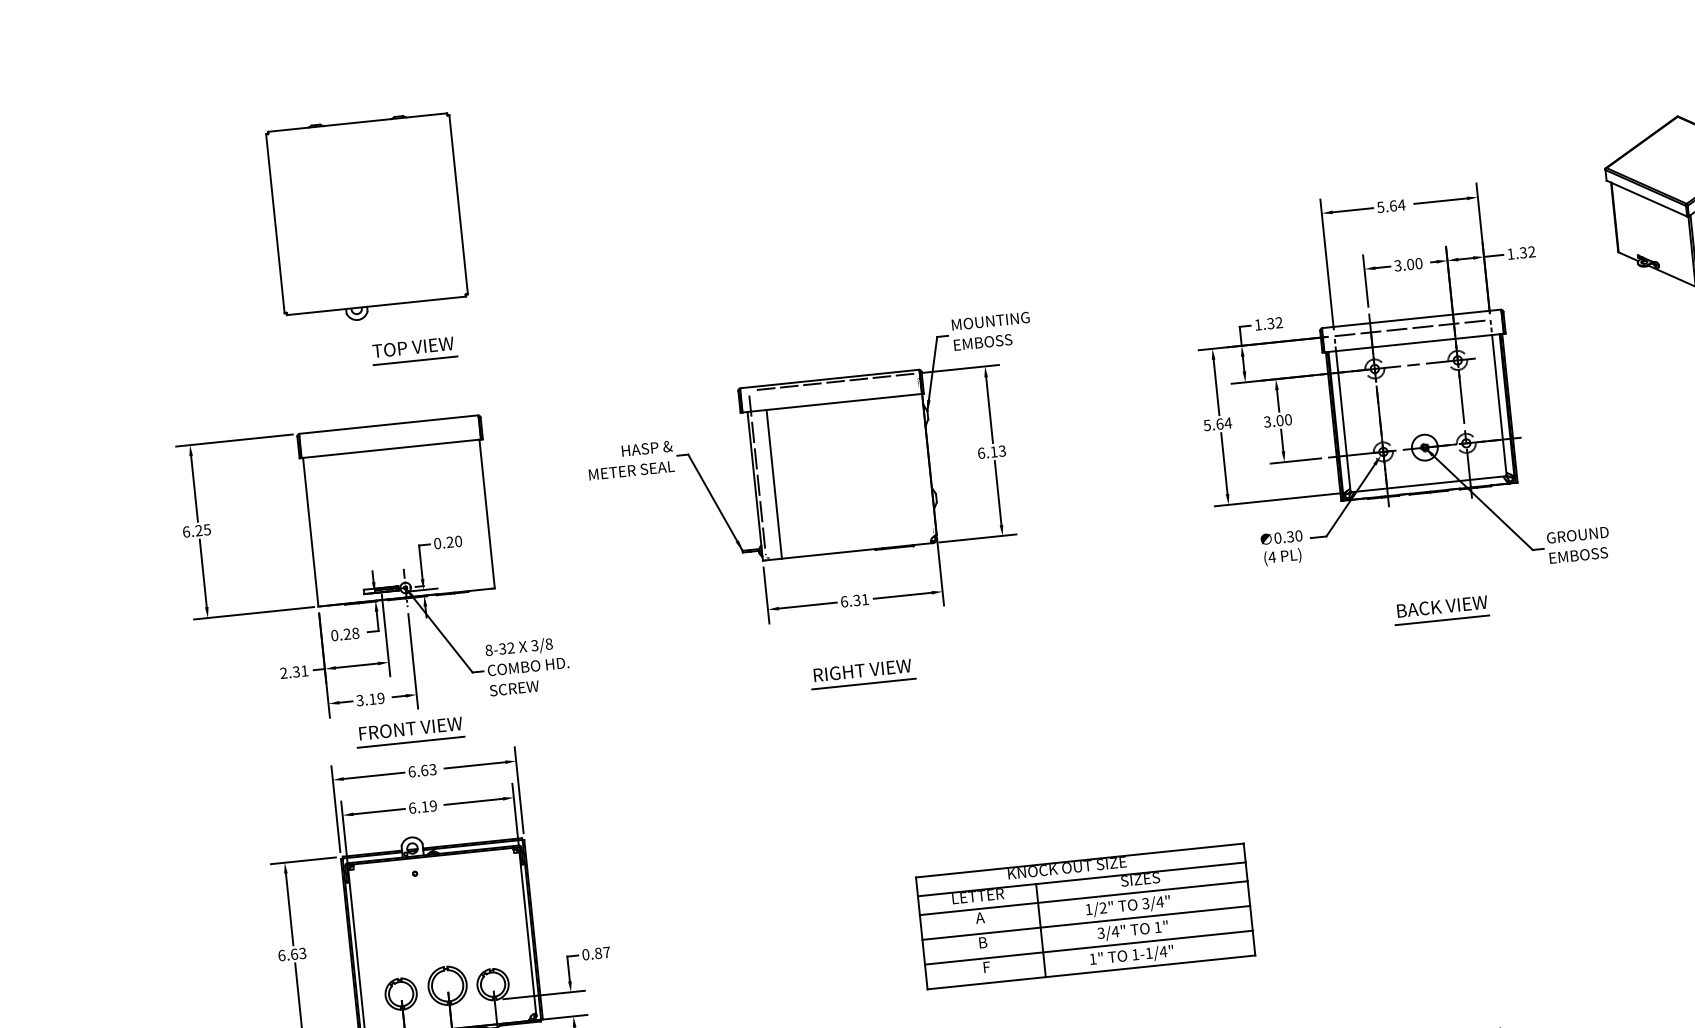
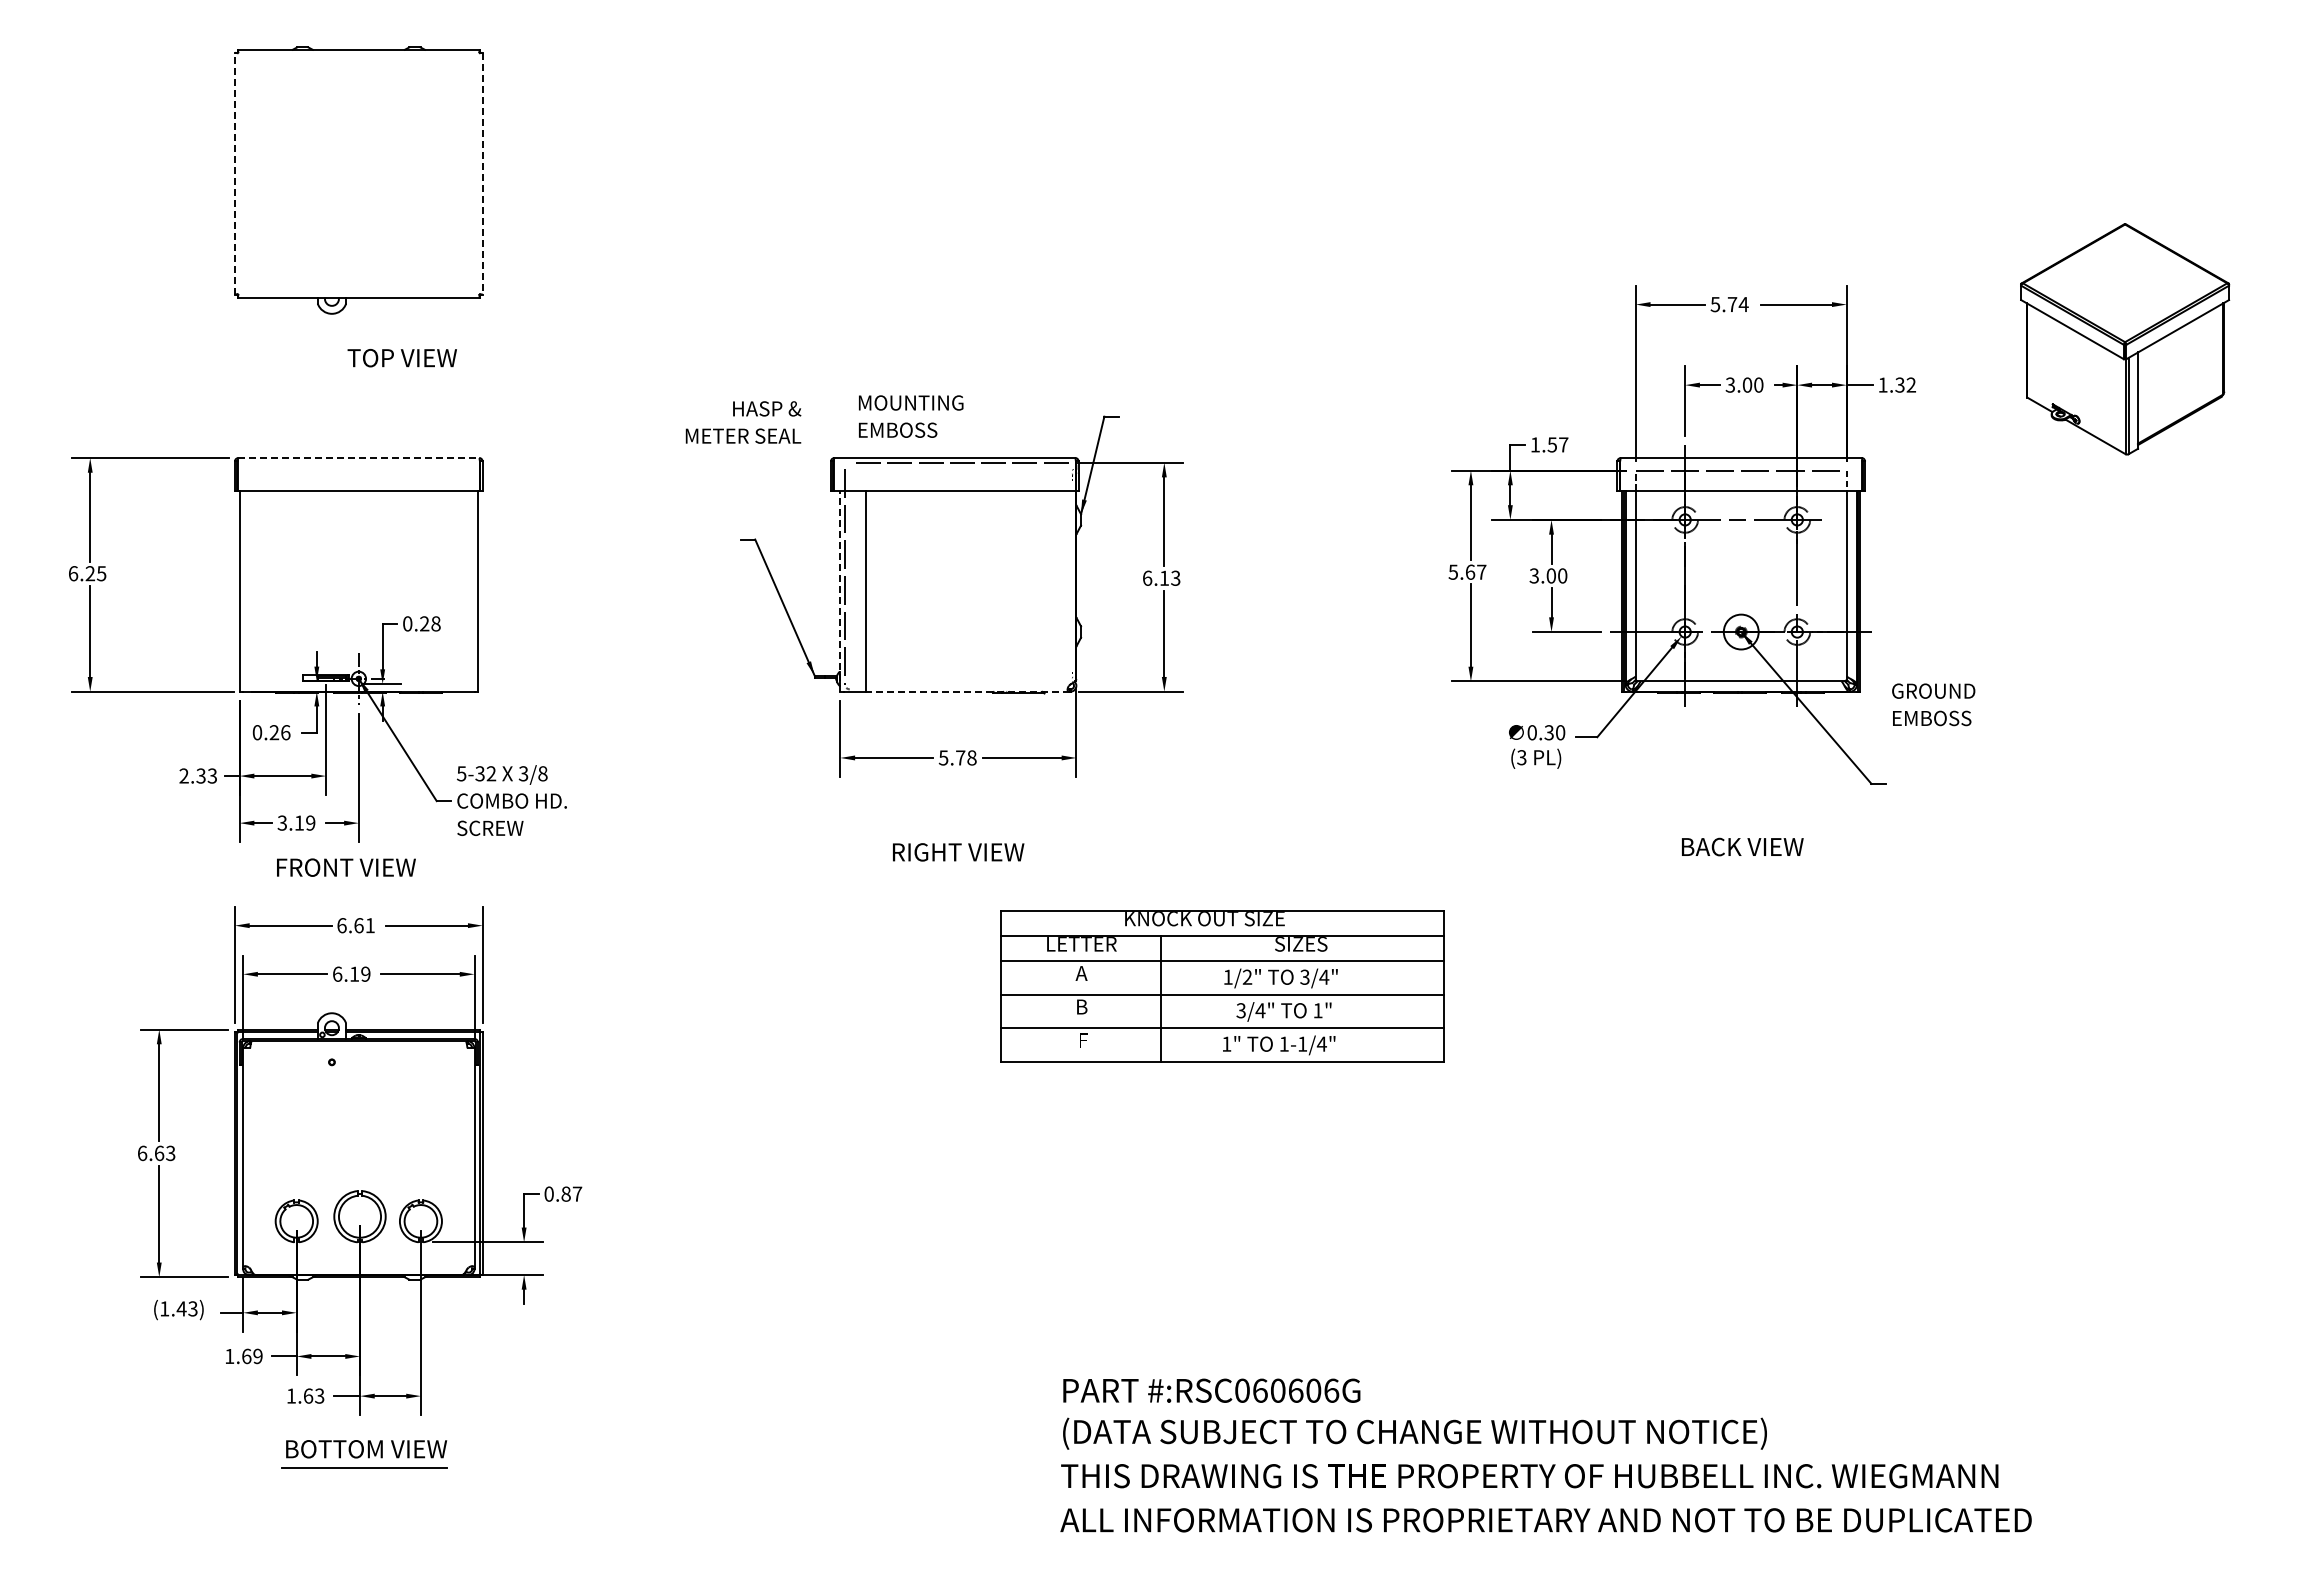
line: (458, 205) -> (482, 174), solid -> dashed
text: (1393, 205) -> (1732, 304), 5.64 -> 5.74
line: (275, 223) -> (234, 173), solid -> dashed
text: (1275, 322) -> (1558, 444), 1.32 -> 1.57
text: (992, 331) -> (911, 416), moved
line: (415, 360) -> (403, 376), removed
text: (1228, 422) -> (1481, 571), 5.64 -> 5.67
line: (389, 424) -> (359, 458), solid -> dashed
text: (630, 460) -> (743, 422), moved
line: (755, 485) -> (840, 590), solid -> dashed
text: (458, 541) -> (435, 623), 0.20 -> 0.28
text: (1578, 545) -> (1933, 704), moved
line: (857, 550) -> (968, 691), solid -> dashed
text: (1271, 557) -> (1521, 757), (4 -> (3
text: (854, 600) -> (957, 757), 6.31 -> 5.78
line: (1442, 620) -> (1740, 865), removed
text: (355, 633) -> (285, 732), 0.28 -> 0.26
text: (488, 650) -> (461, 773), 8-32 -> 5-32
text: (304, 670) -> (211, 775), 2.31 -> 2.33
line: (863, 683) -> (958, 870), removed
line: (410, 741) -> (344, 885), removed
text: (432, 769) -> (369, 925), 6.63 -> 6.61
part: (1085, 916) -> (1222, 986), moved

